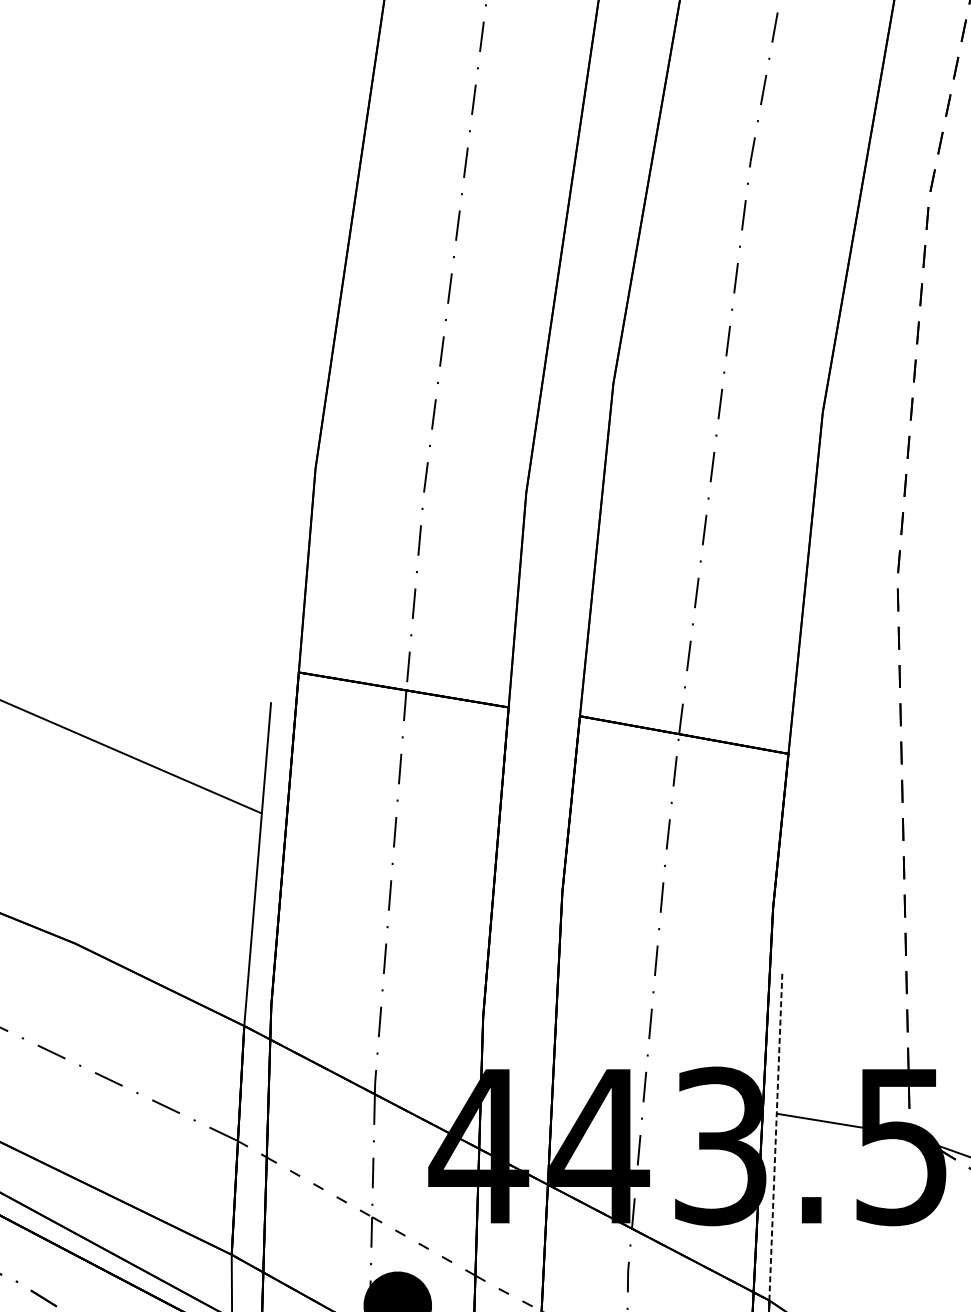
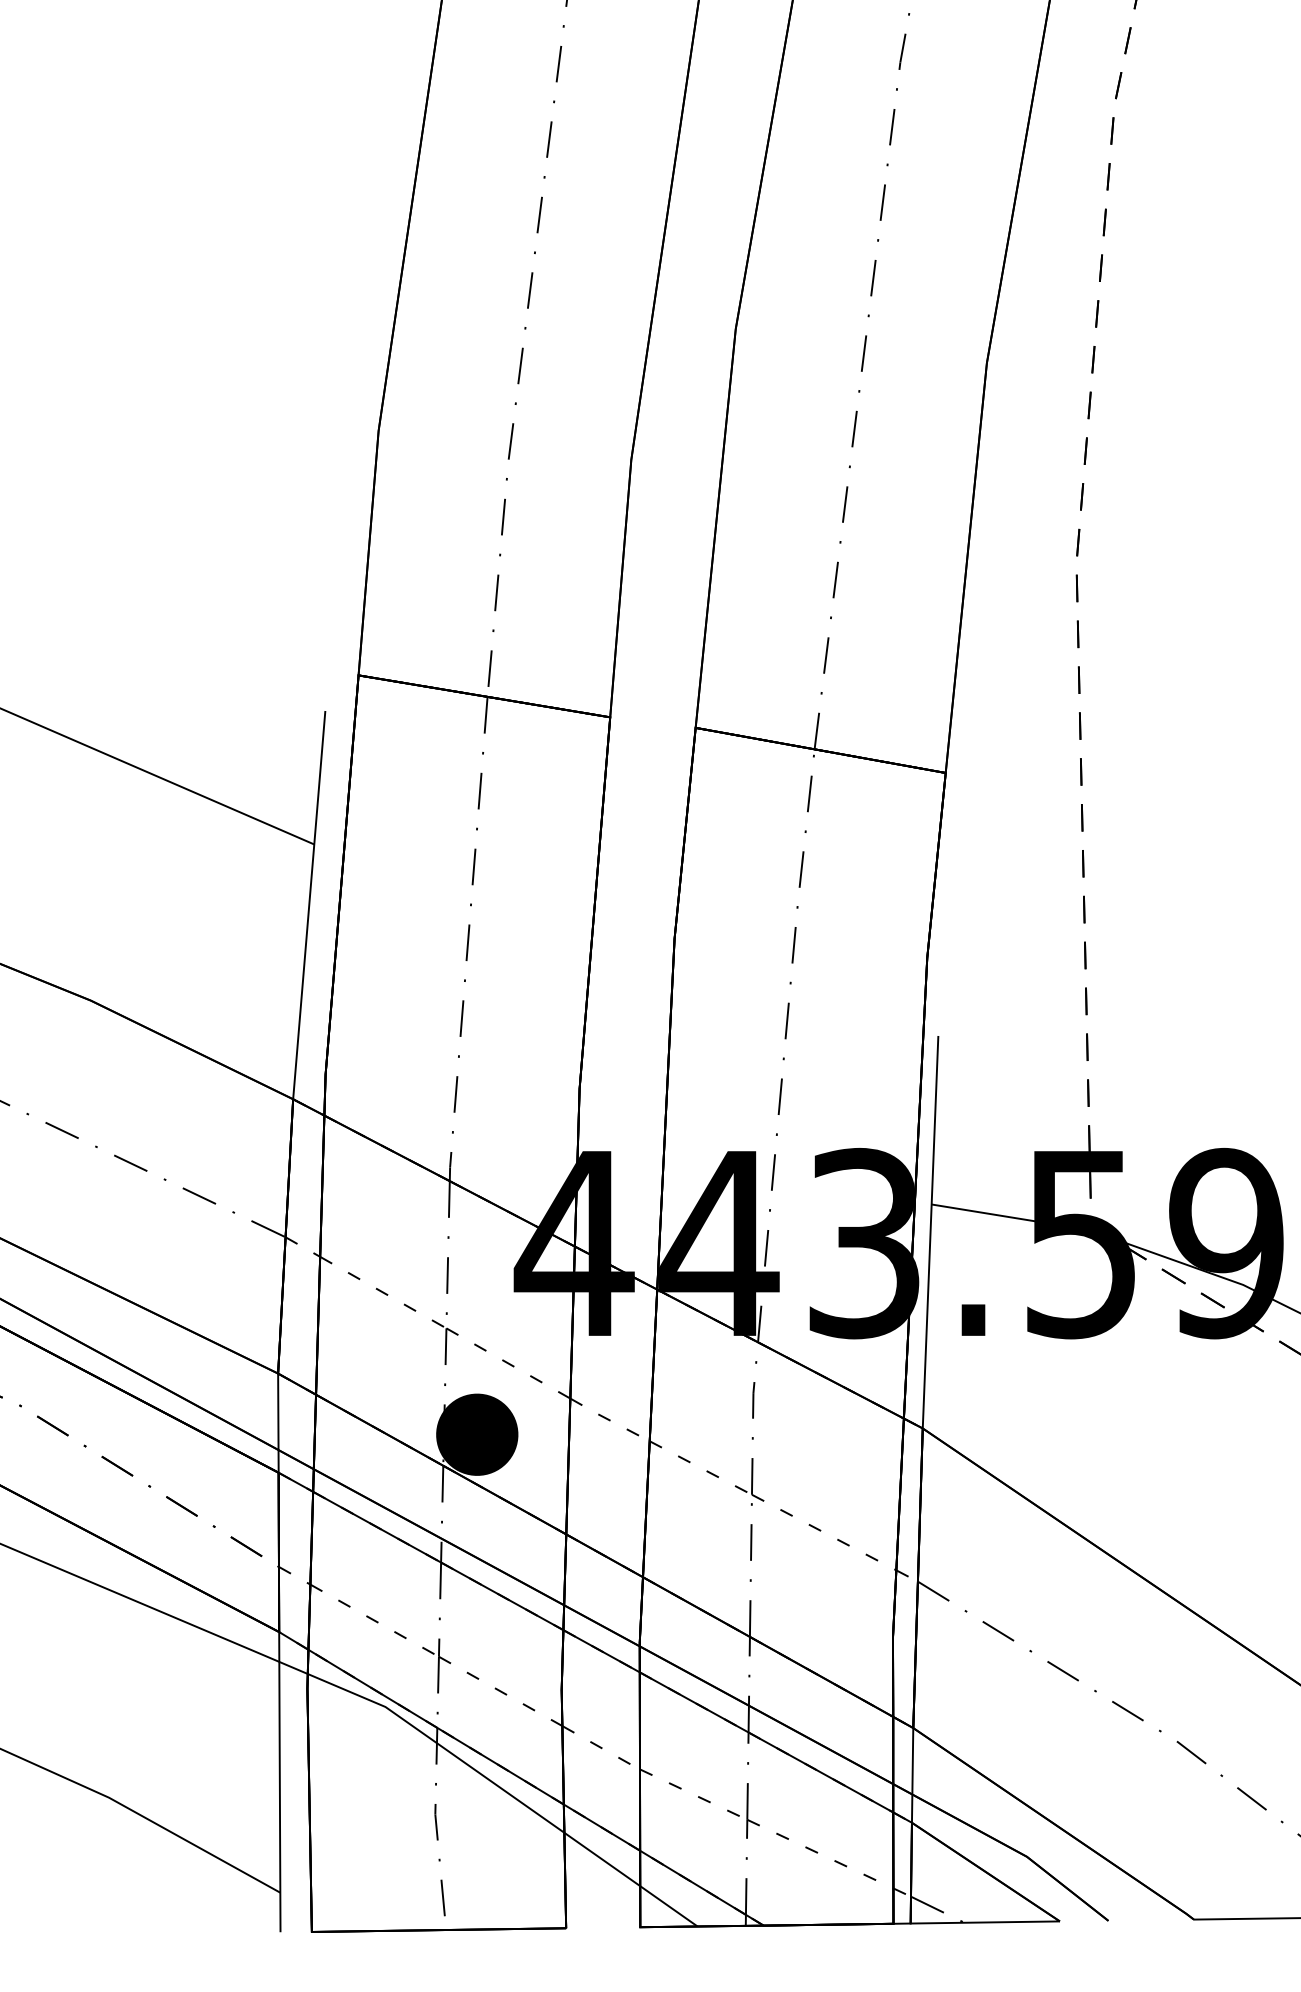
line: (775, 1136) -> (930, 1231), dashed -> solid

